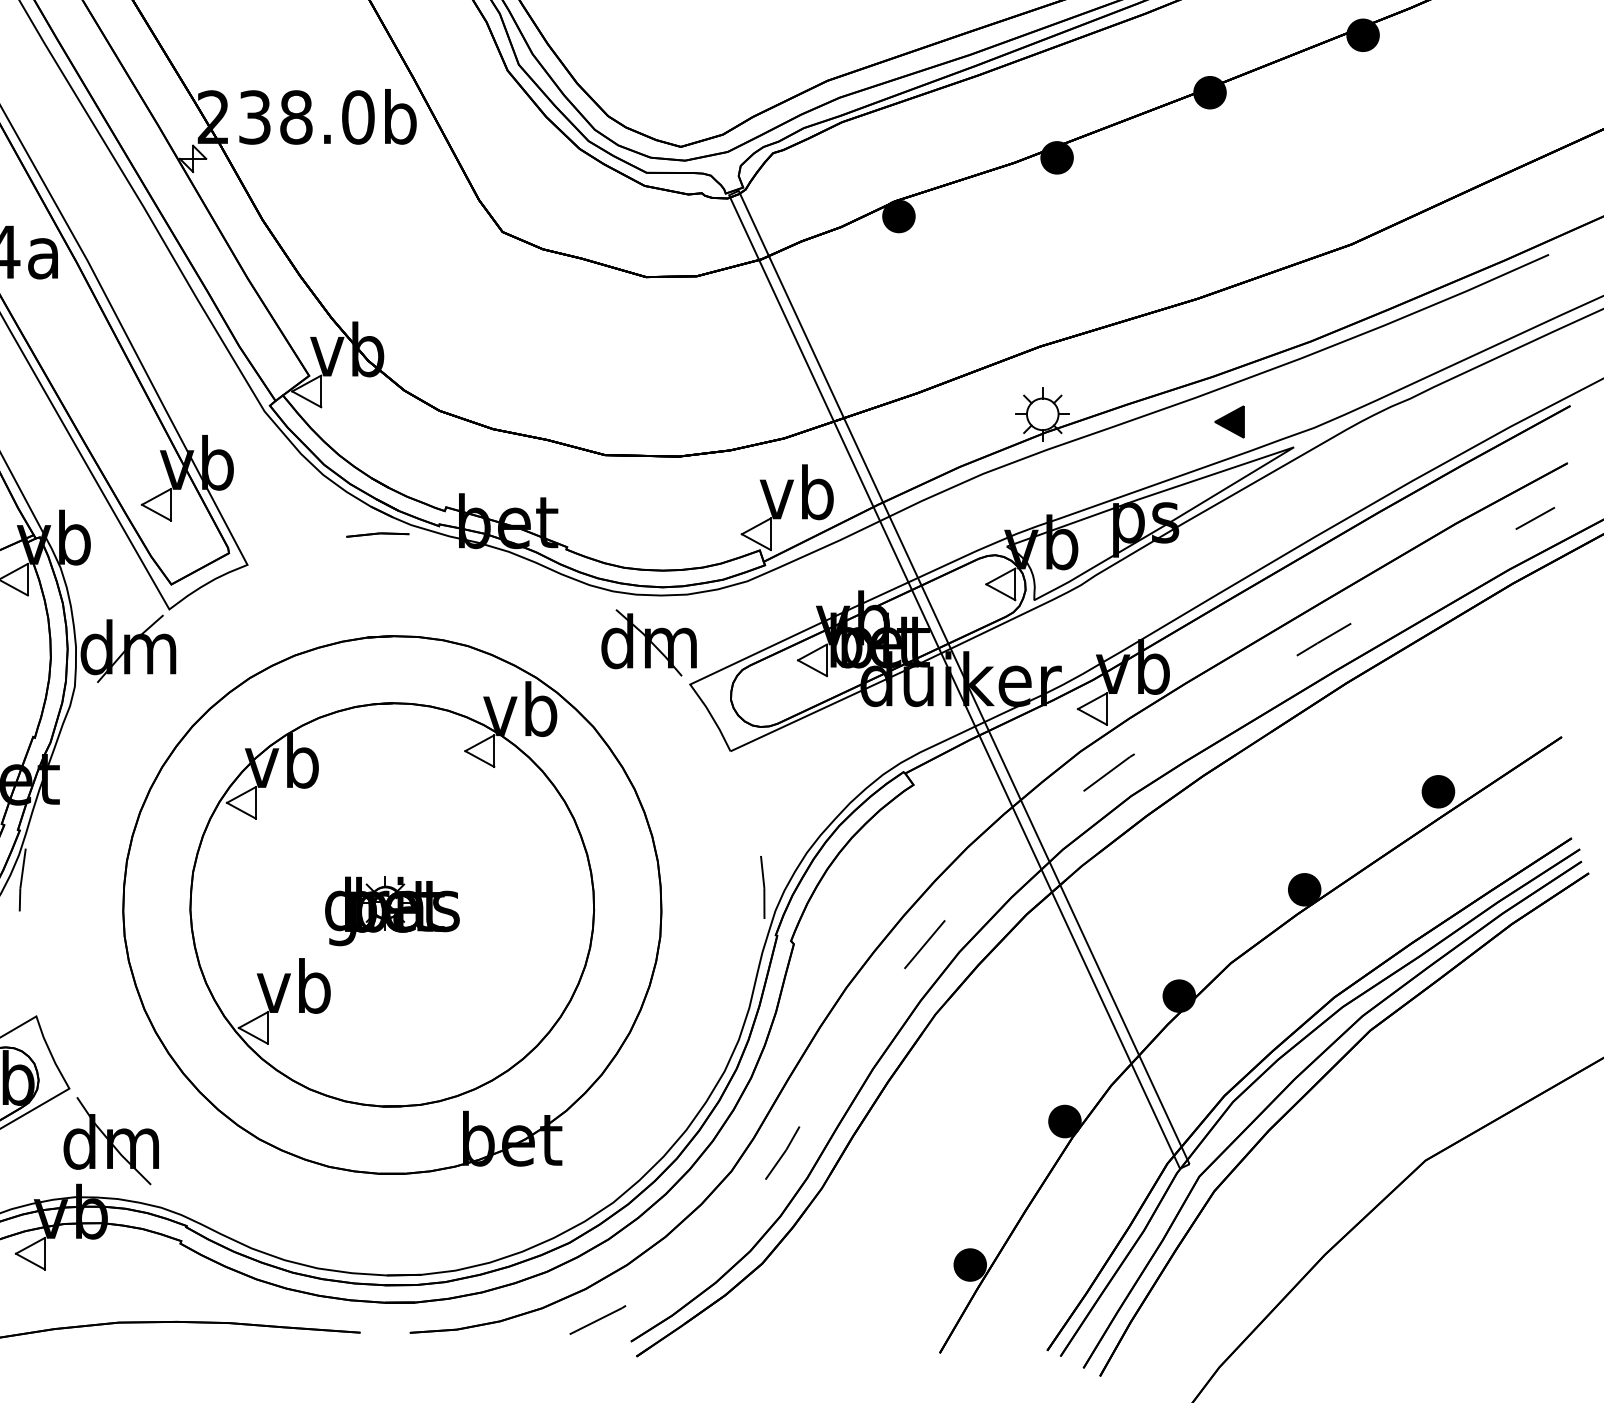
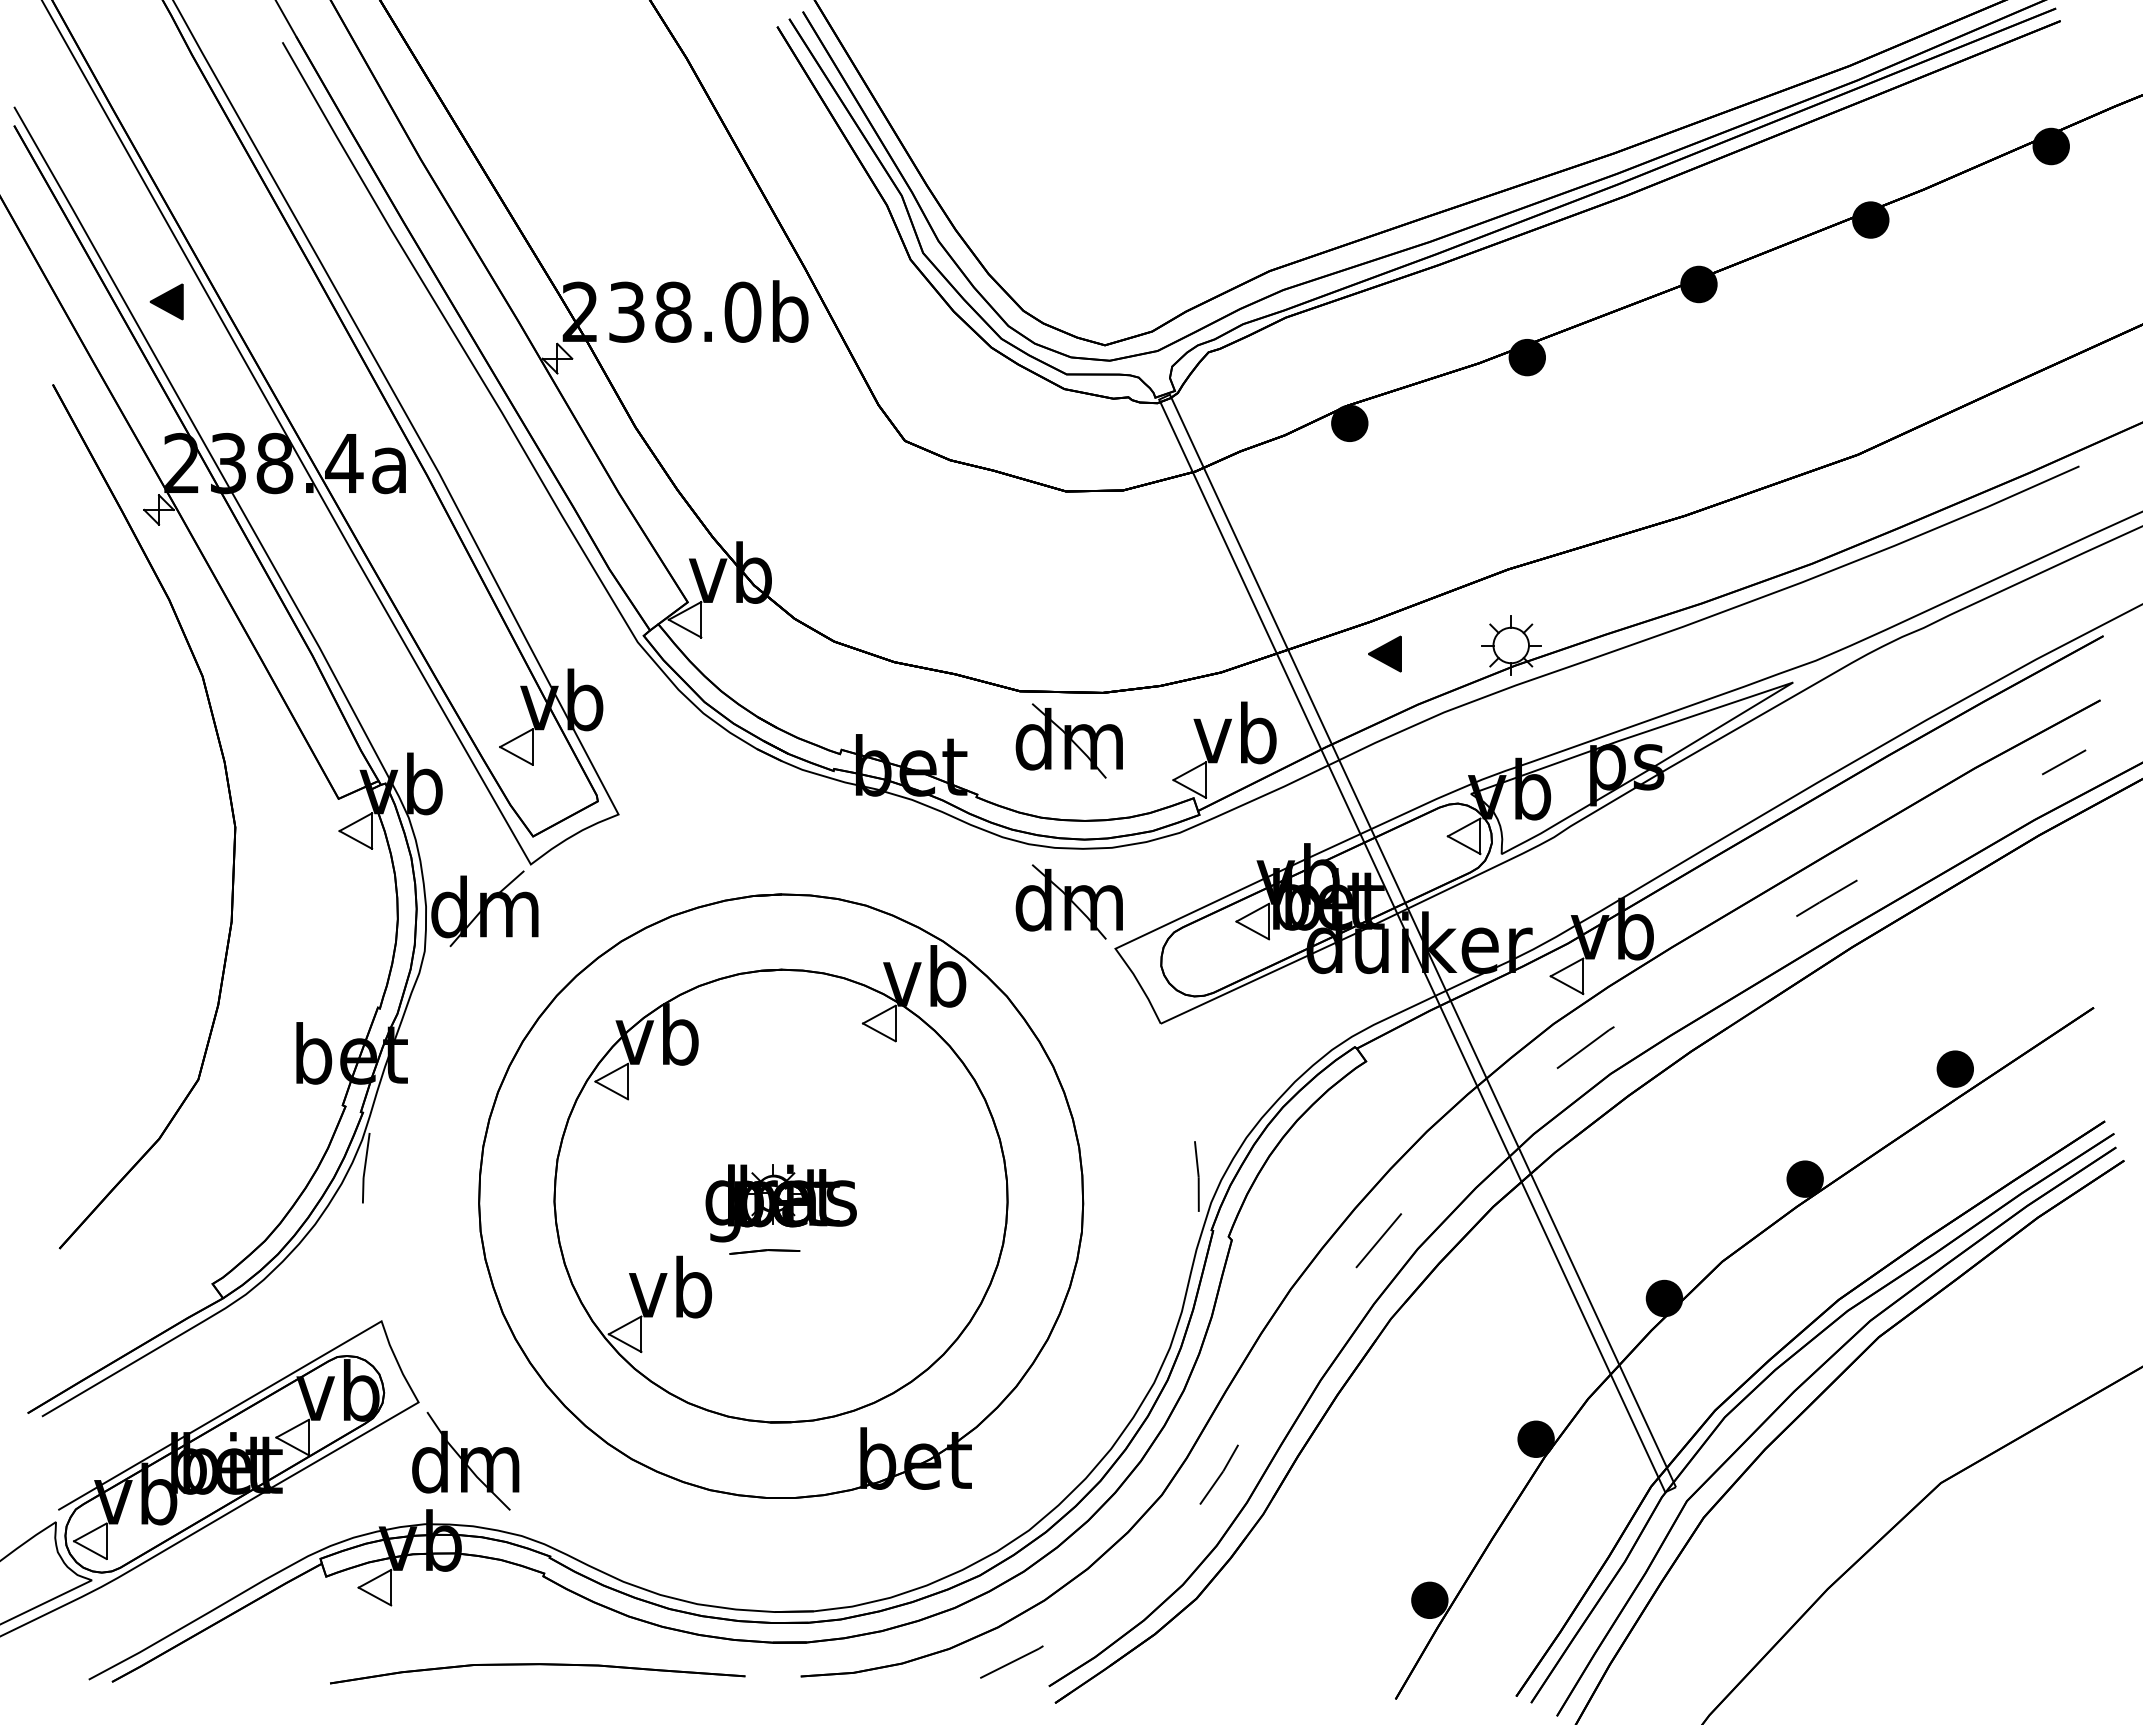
part: (1229, 421) -> (1384, 653), moved
part: (648, 498) -> (1068, 740), added
part: (377, 534) -> (764, 1251), moved

